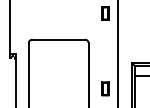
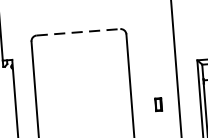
line: (59, 39) -> (79, 31), solid -> dashed
part: (105, 88) -> (158, 103), size x0.6

